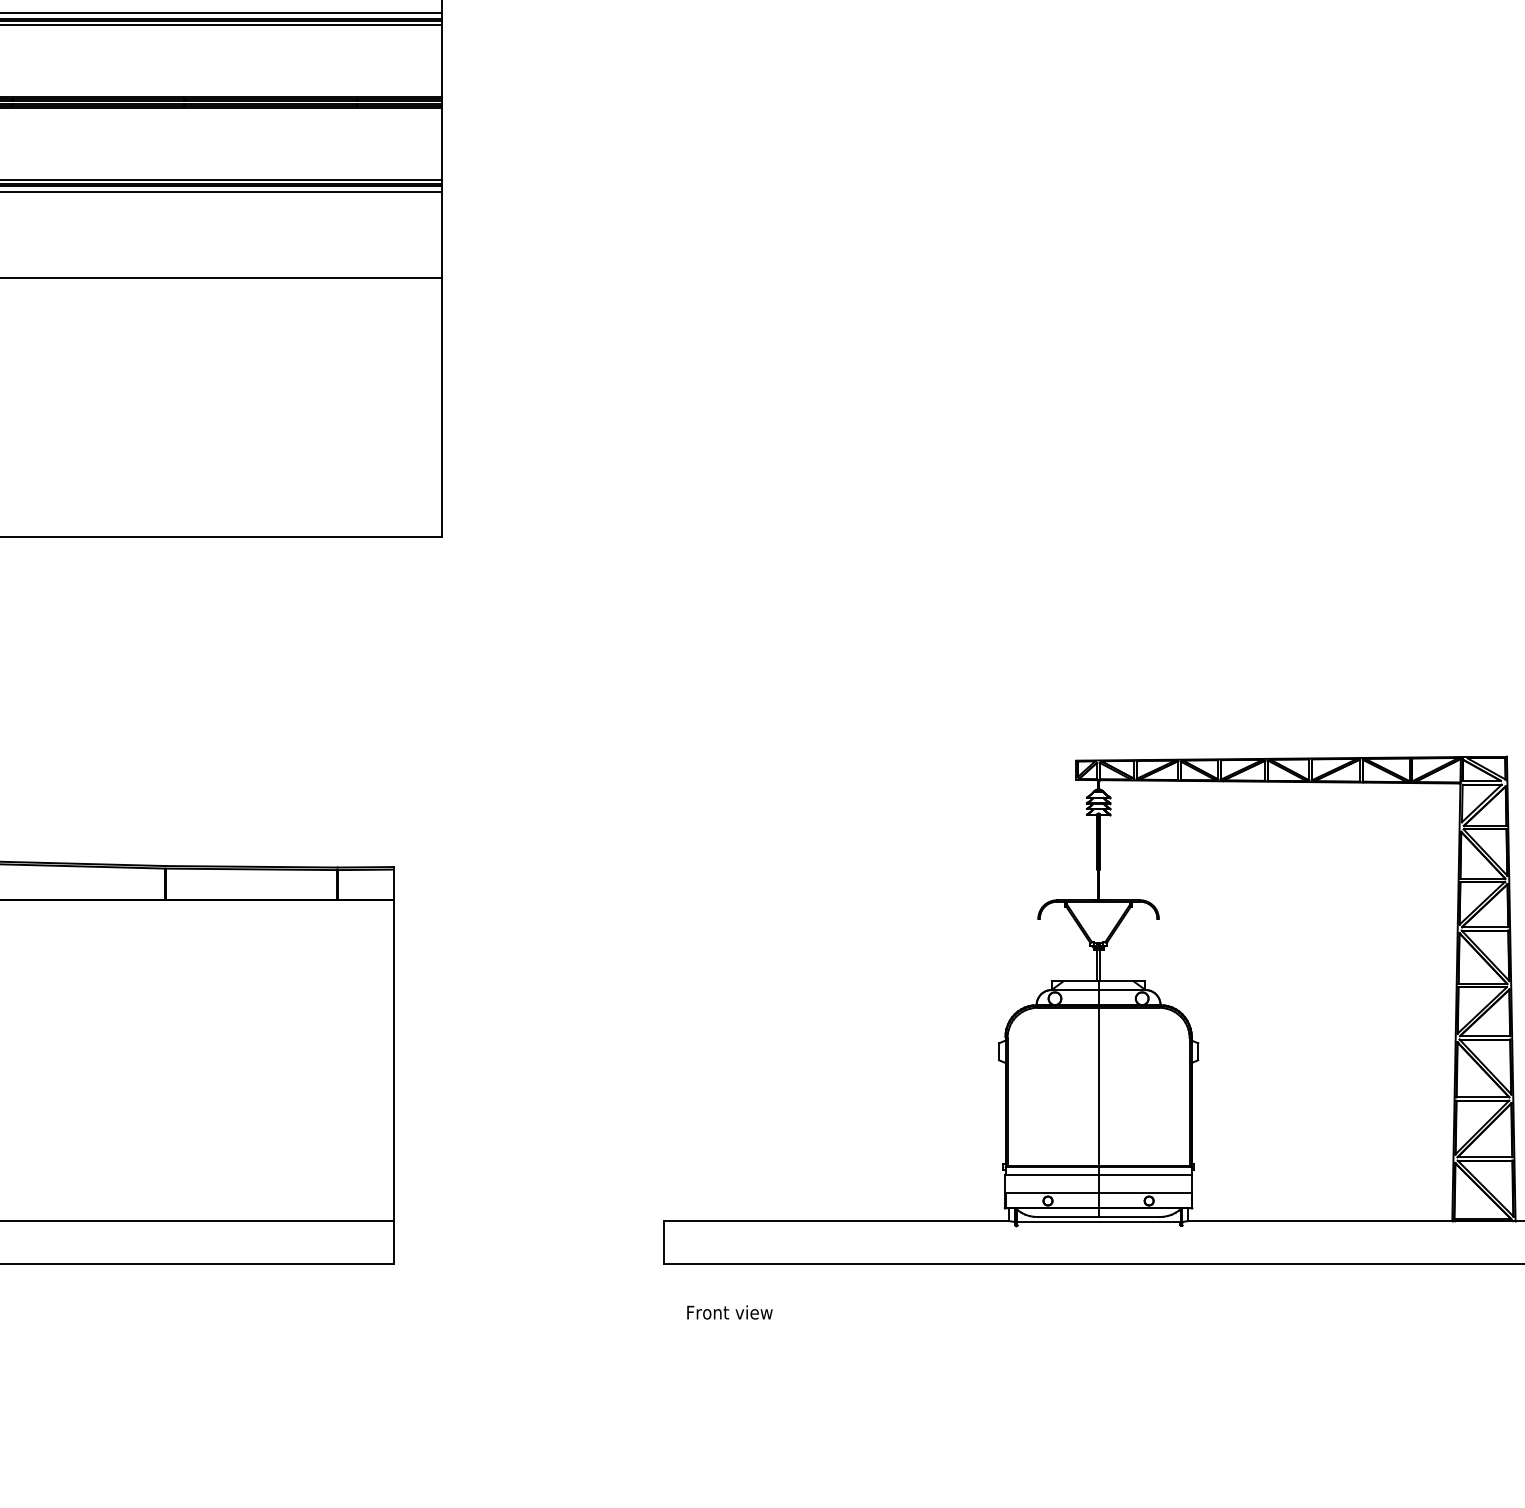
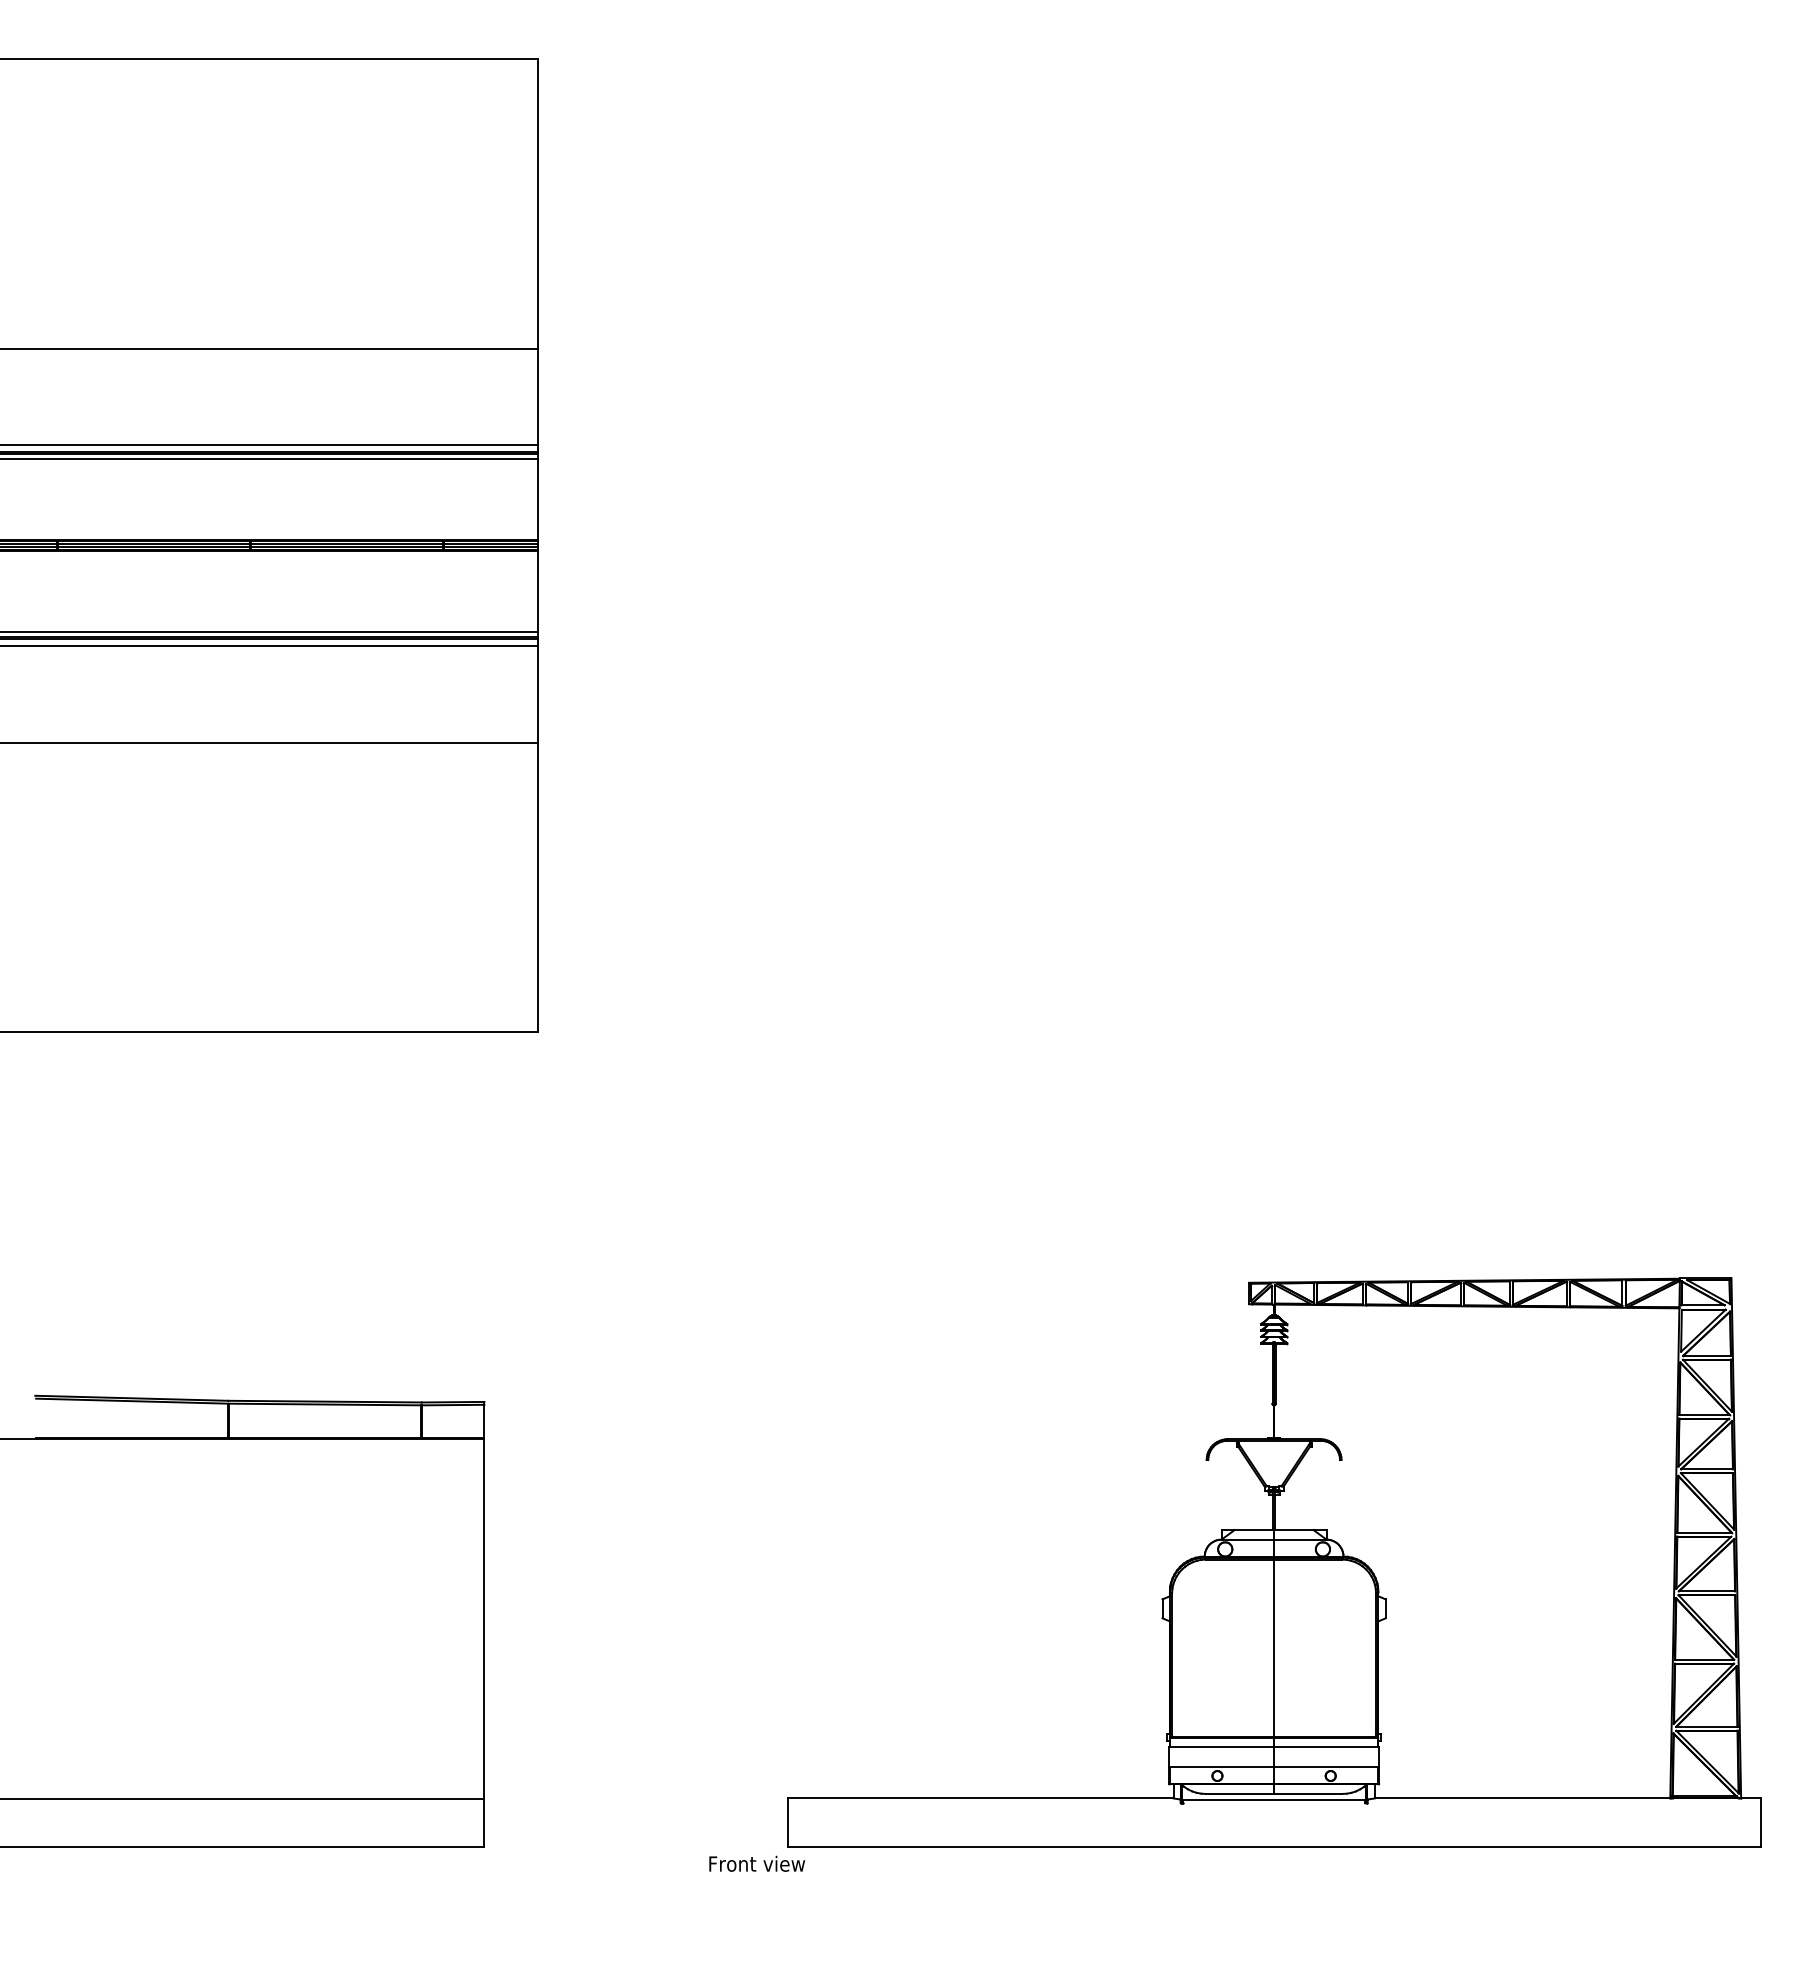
text: (730, 1312) -> (757, 1863), moved

